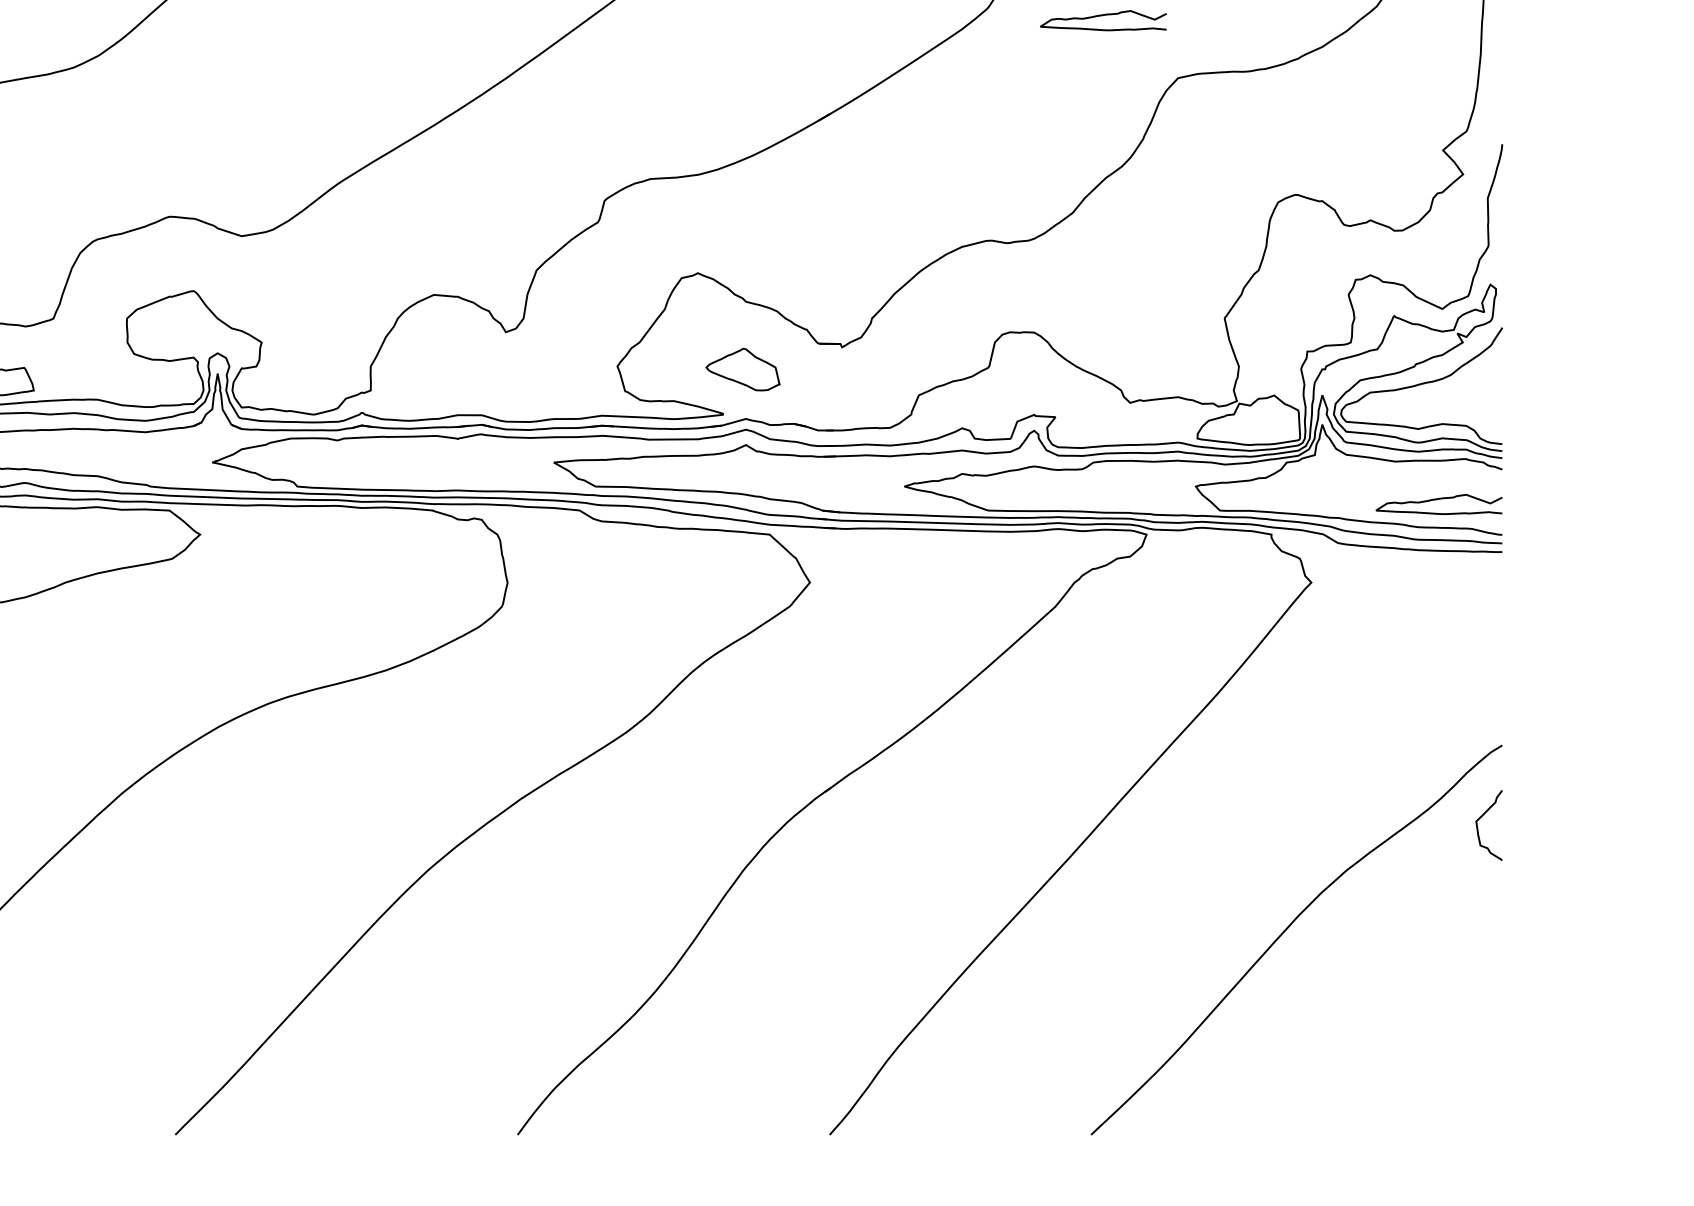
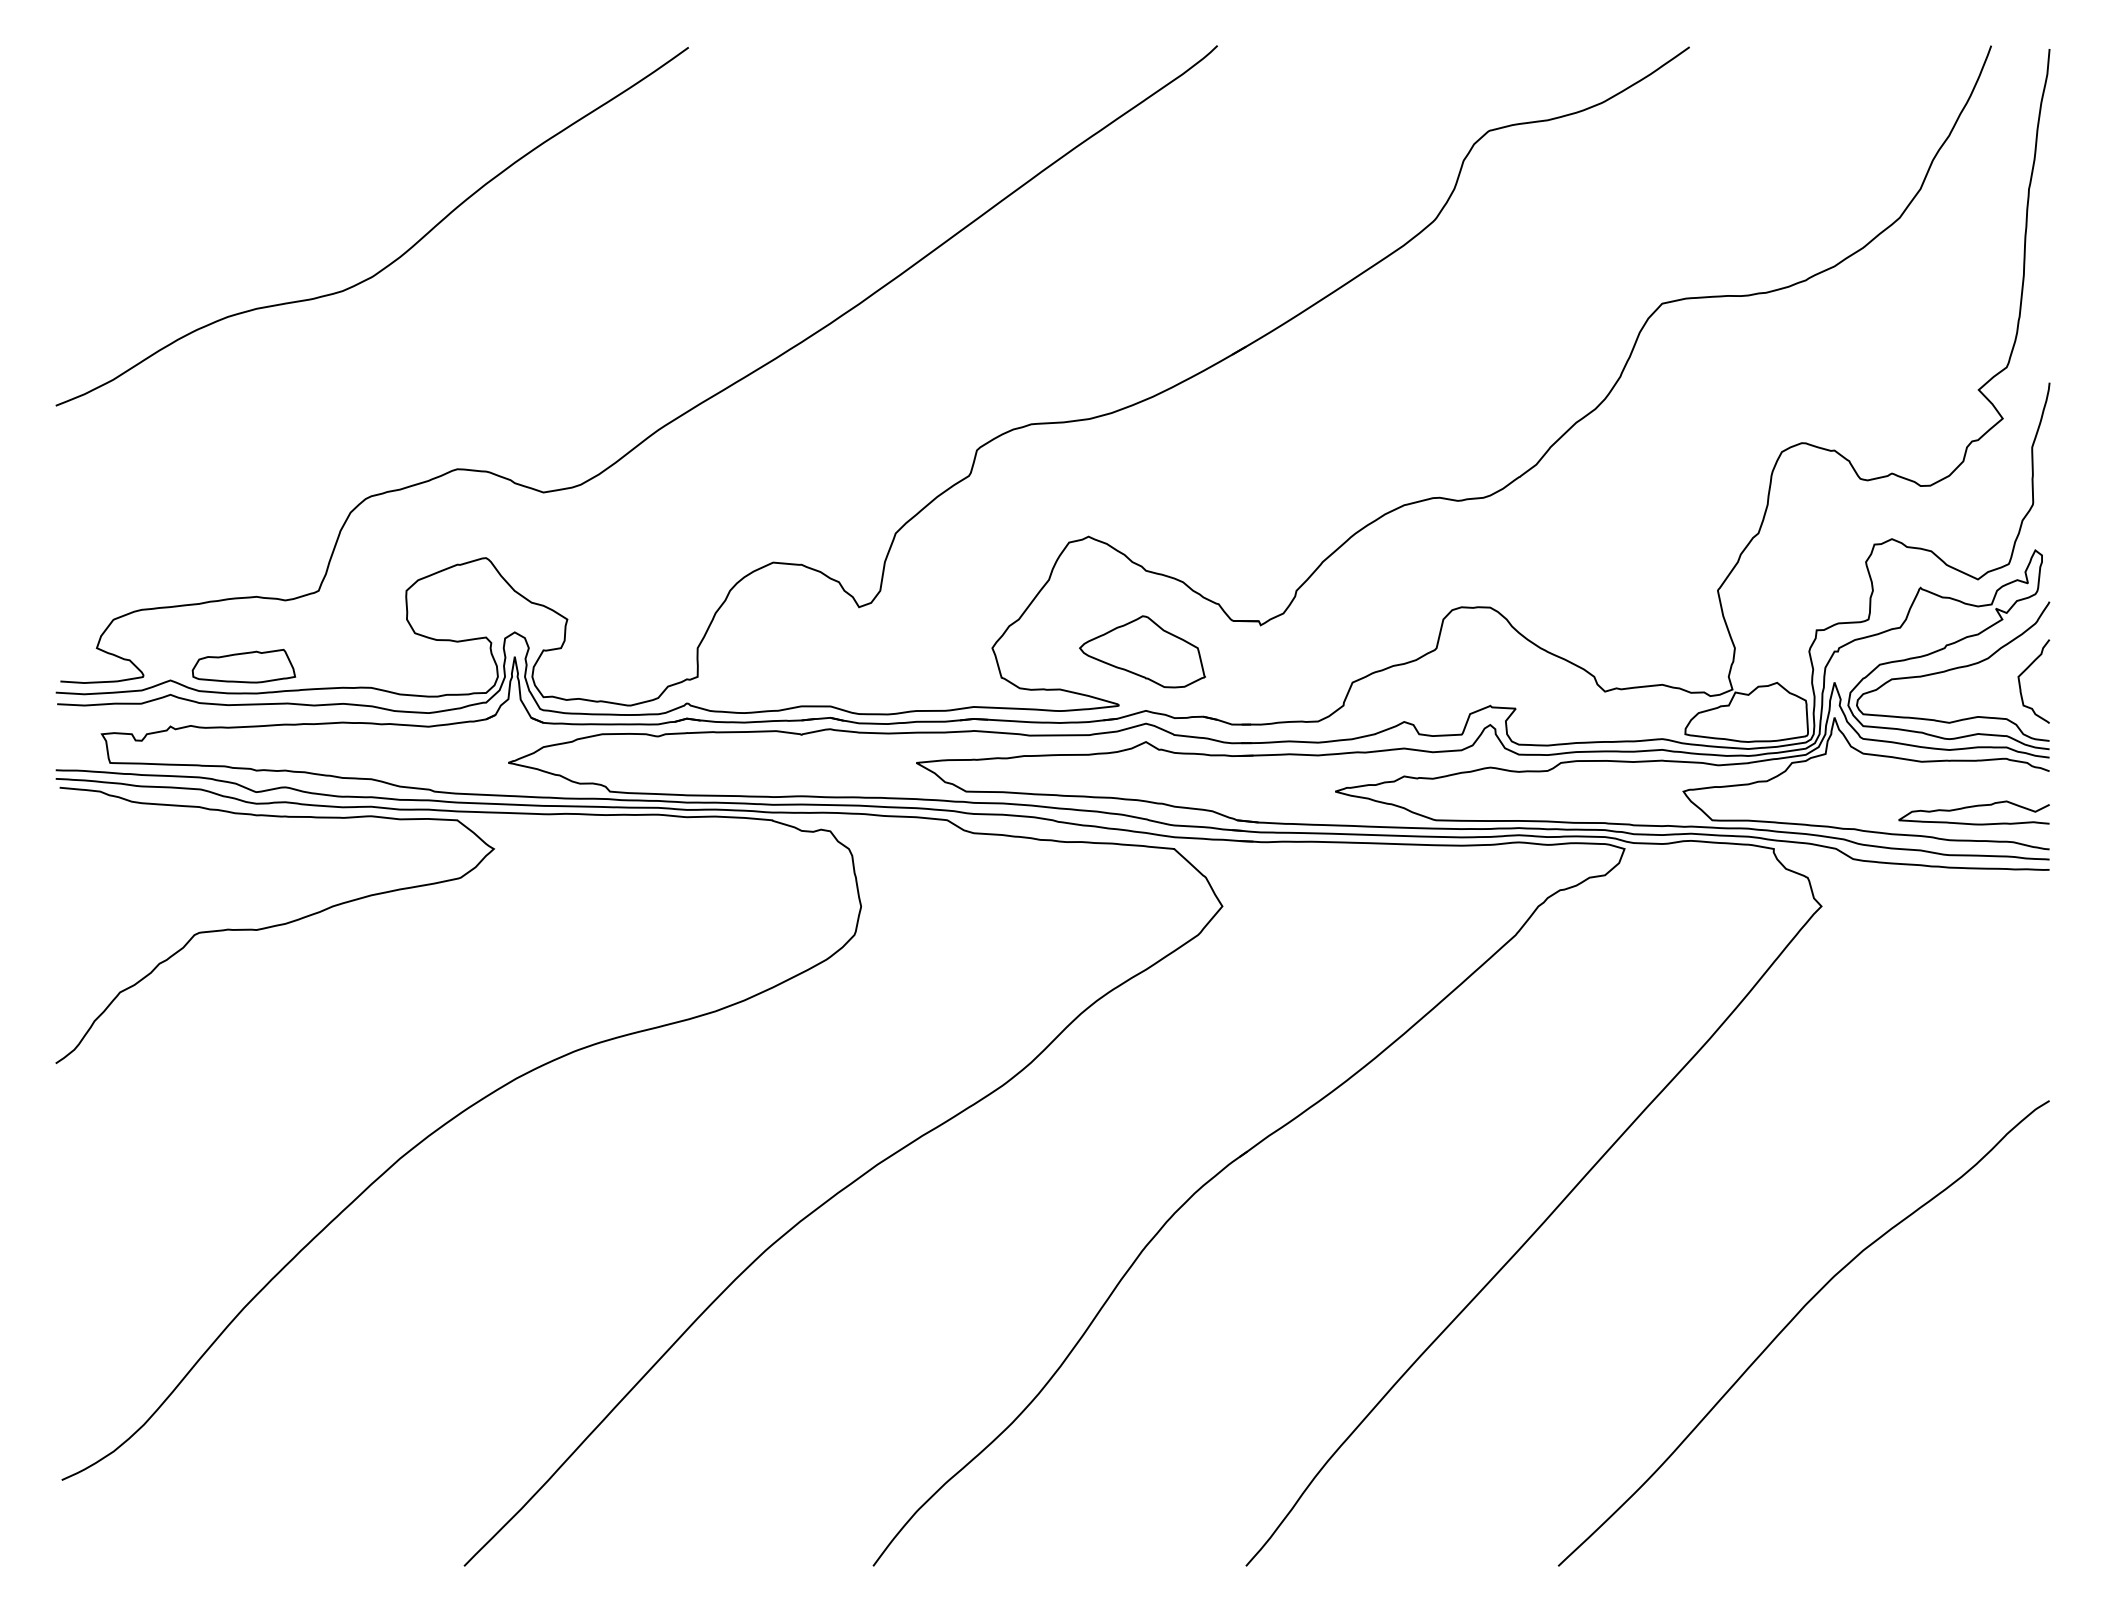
curve: (1102, 16) -> (1572, 229), removed
part: (743, 369) -> (1142, 651), size x1.43
curve: (1481, 817) -> (2024, 672), moved

